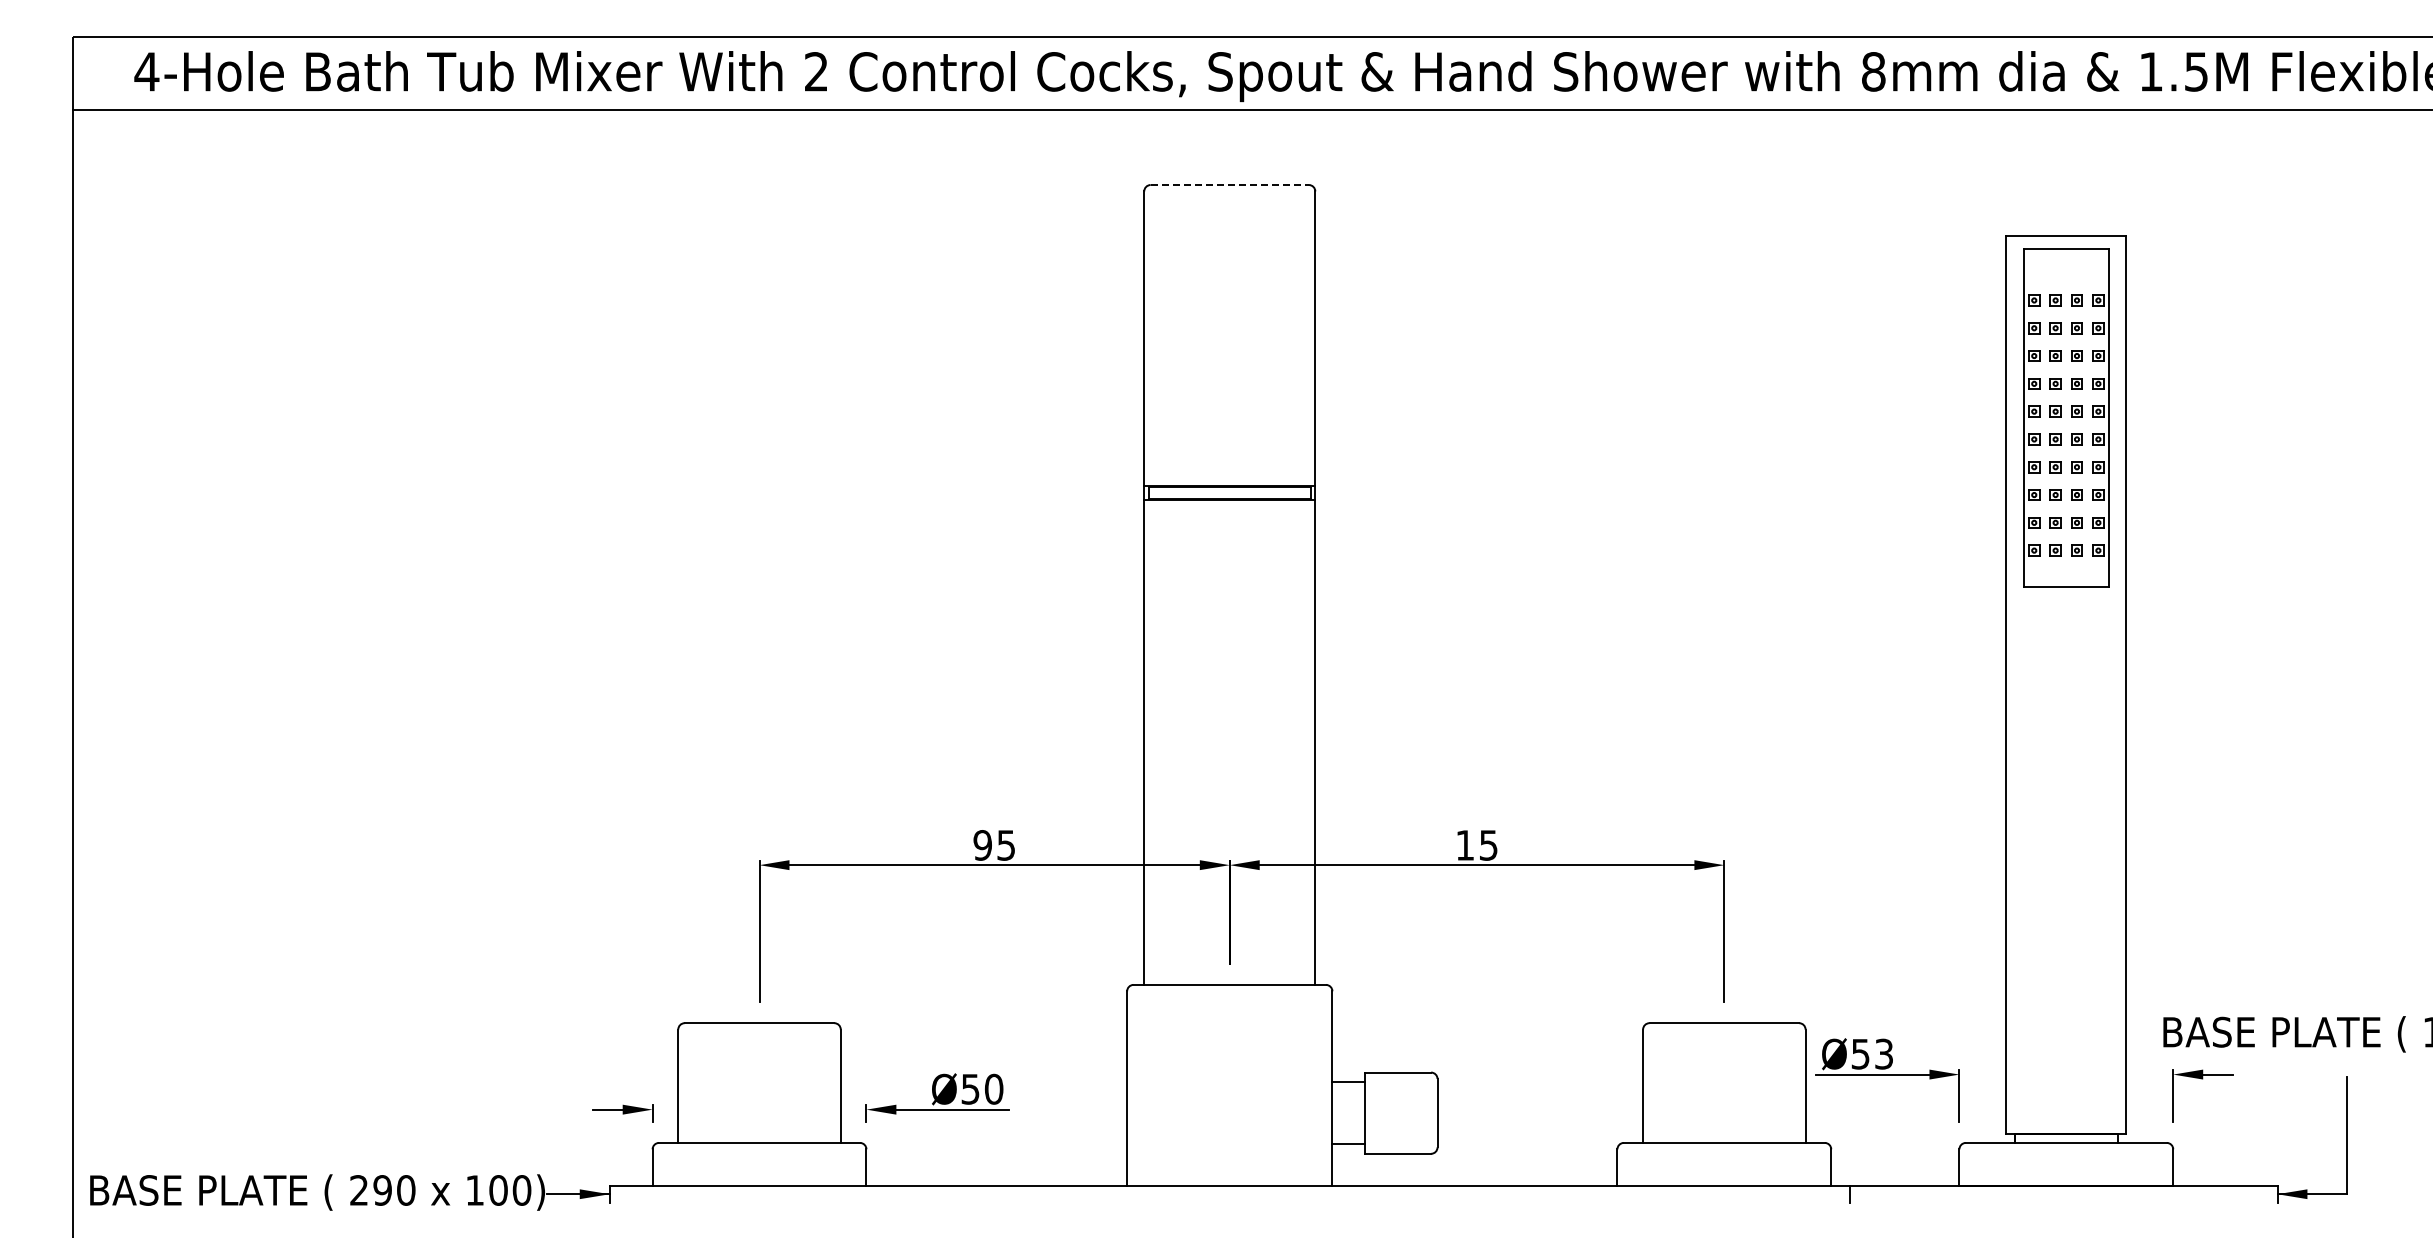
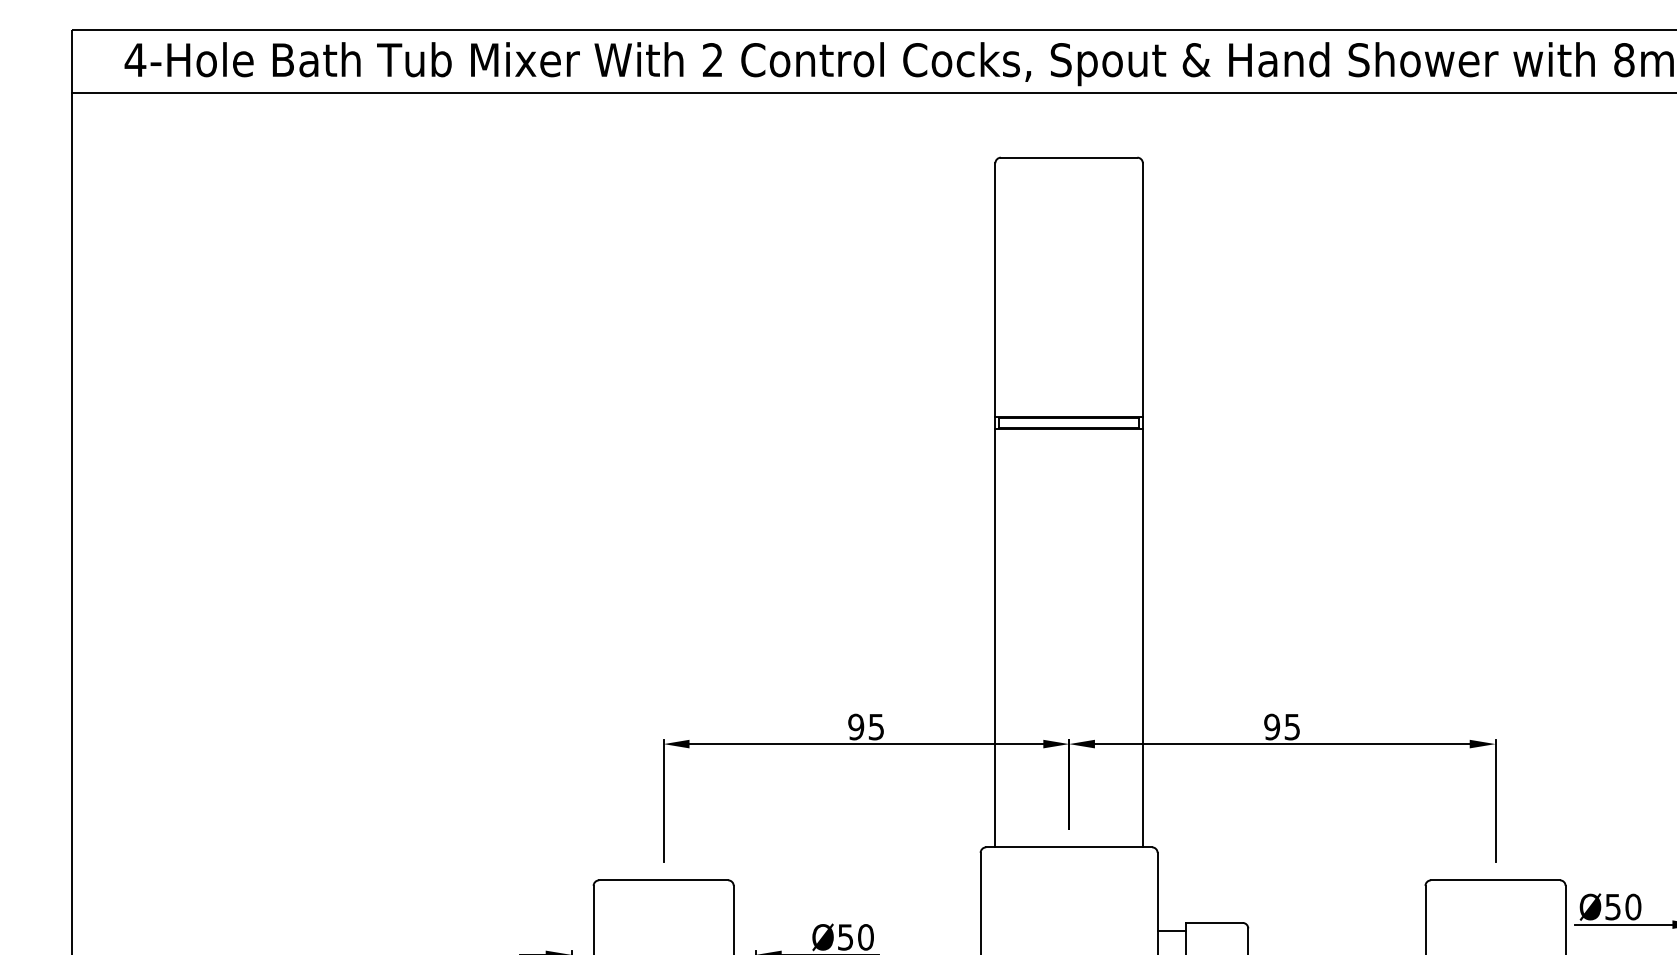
line: (1230, 185) -> (1069, 158), dashed -> solid
text: (1465, 845) -> (1272, 727), 15 -> 95
text: (1884, 1053) -> (1633, 906), Ø53 -> Ø50

